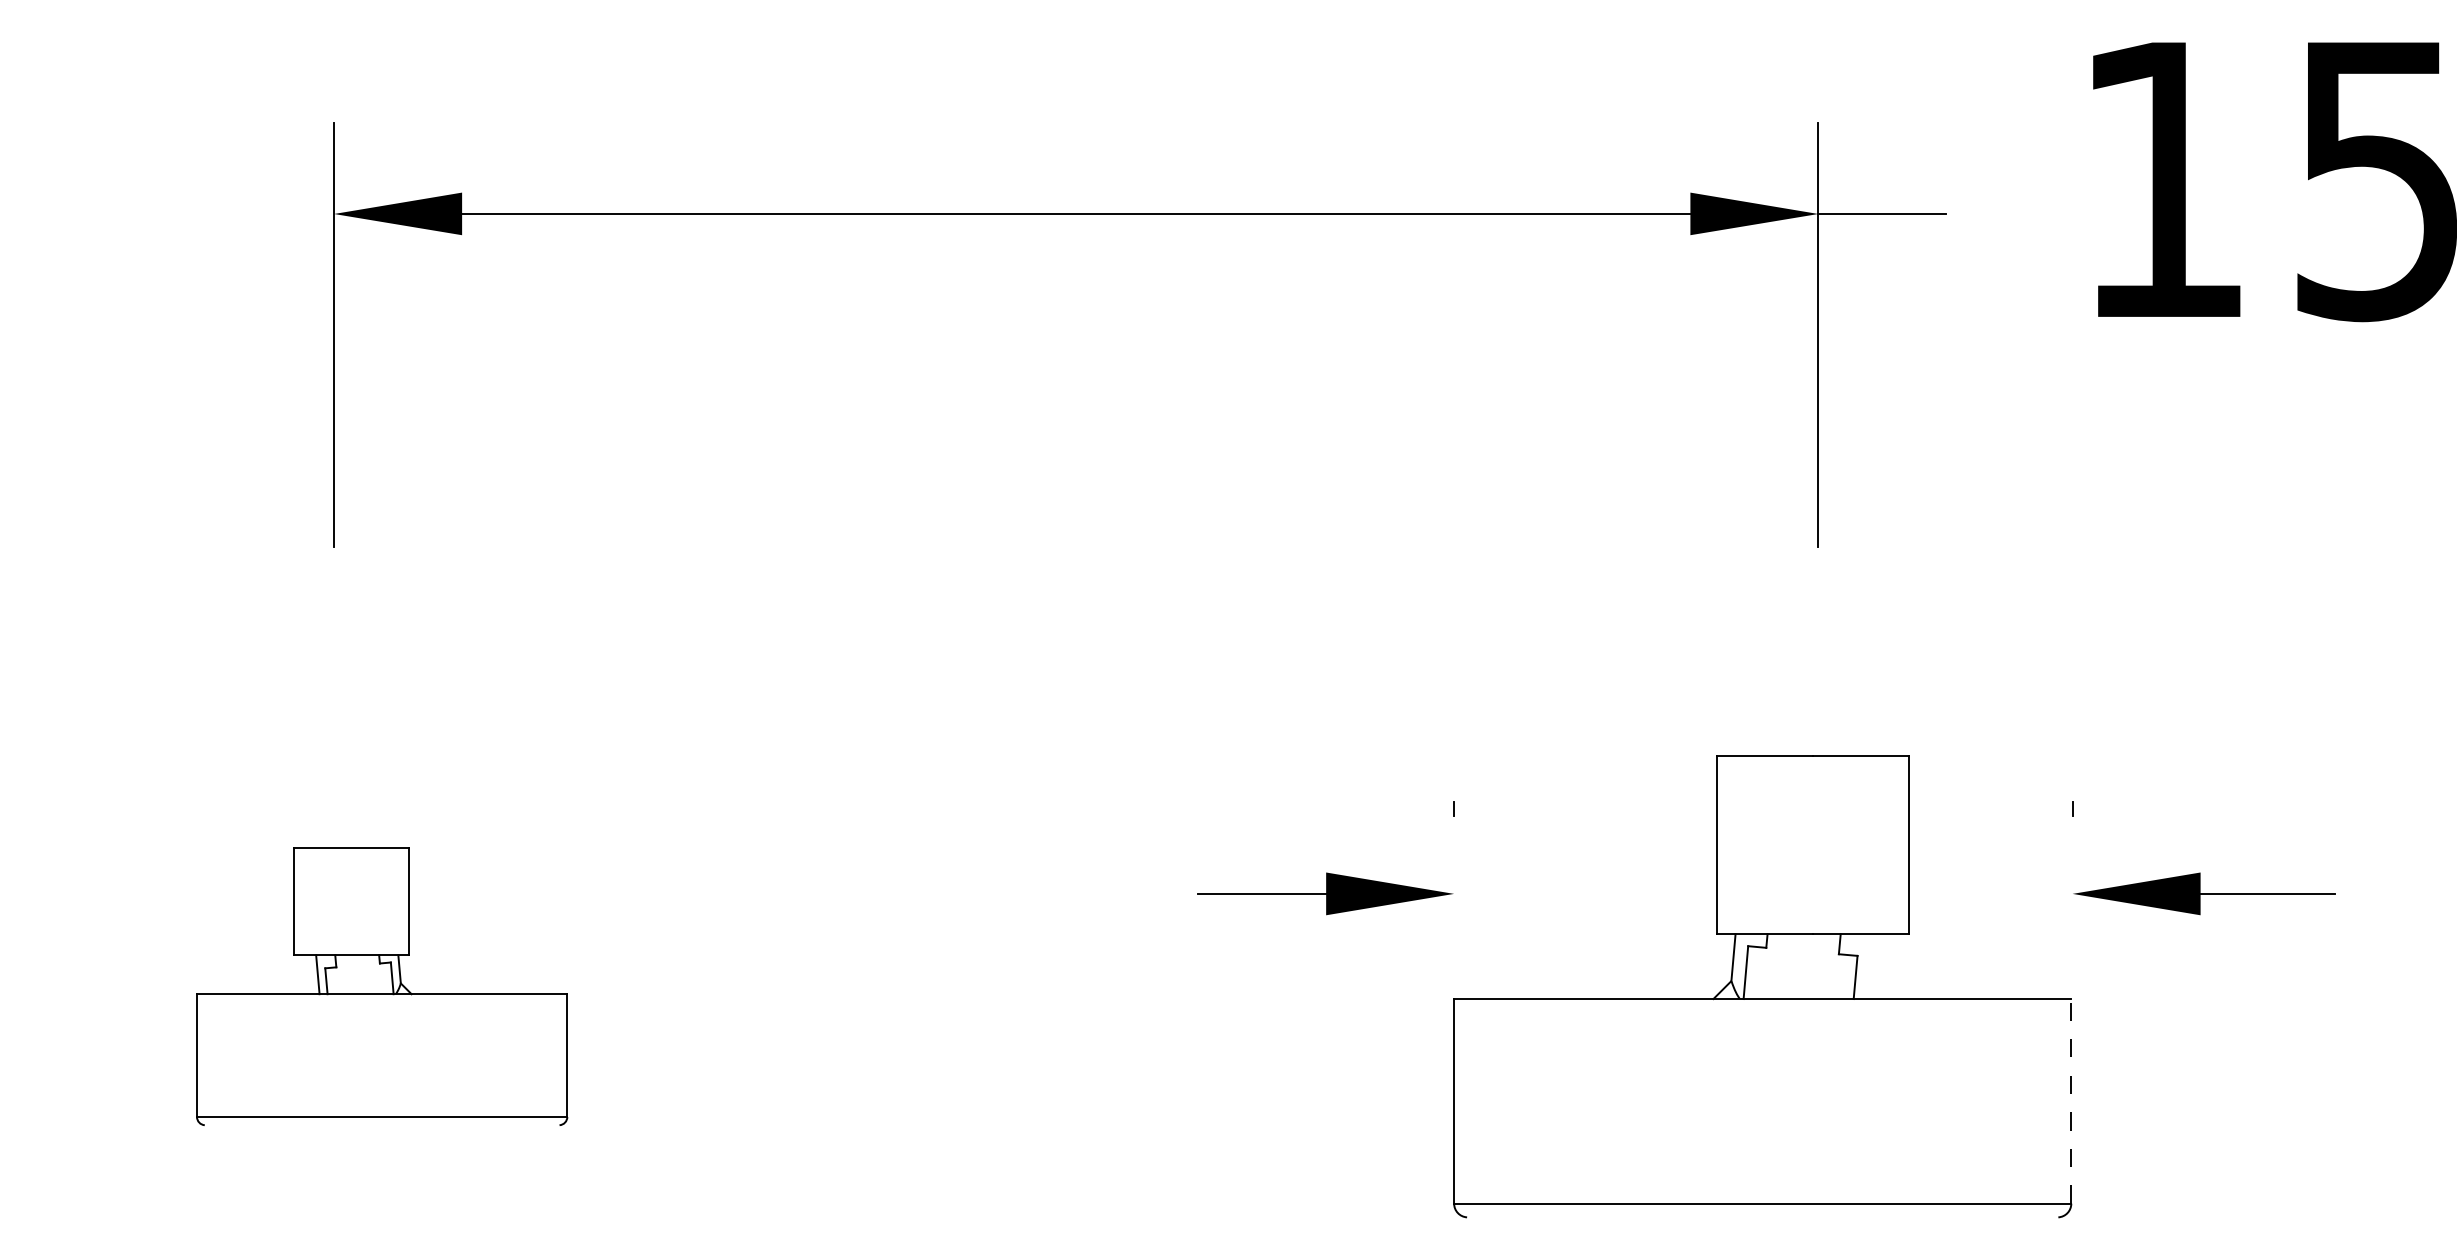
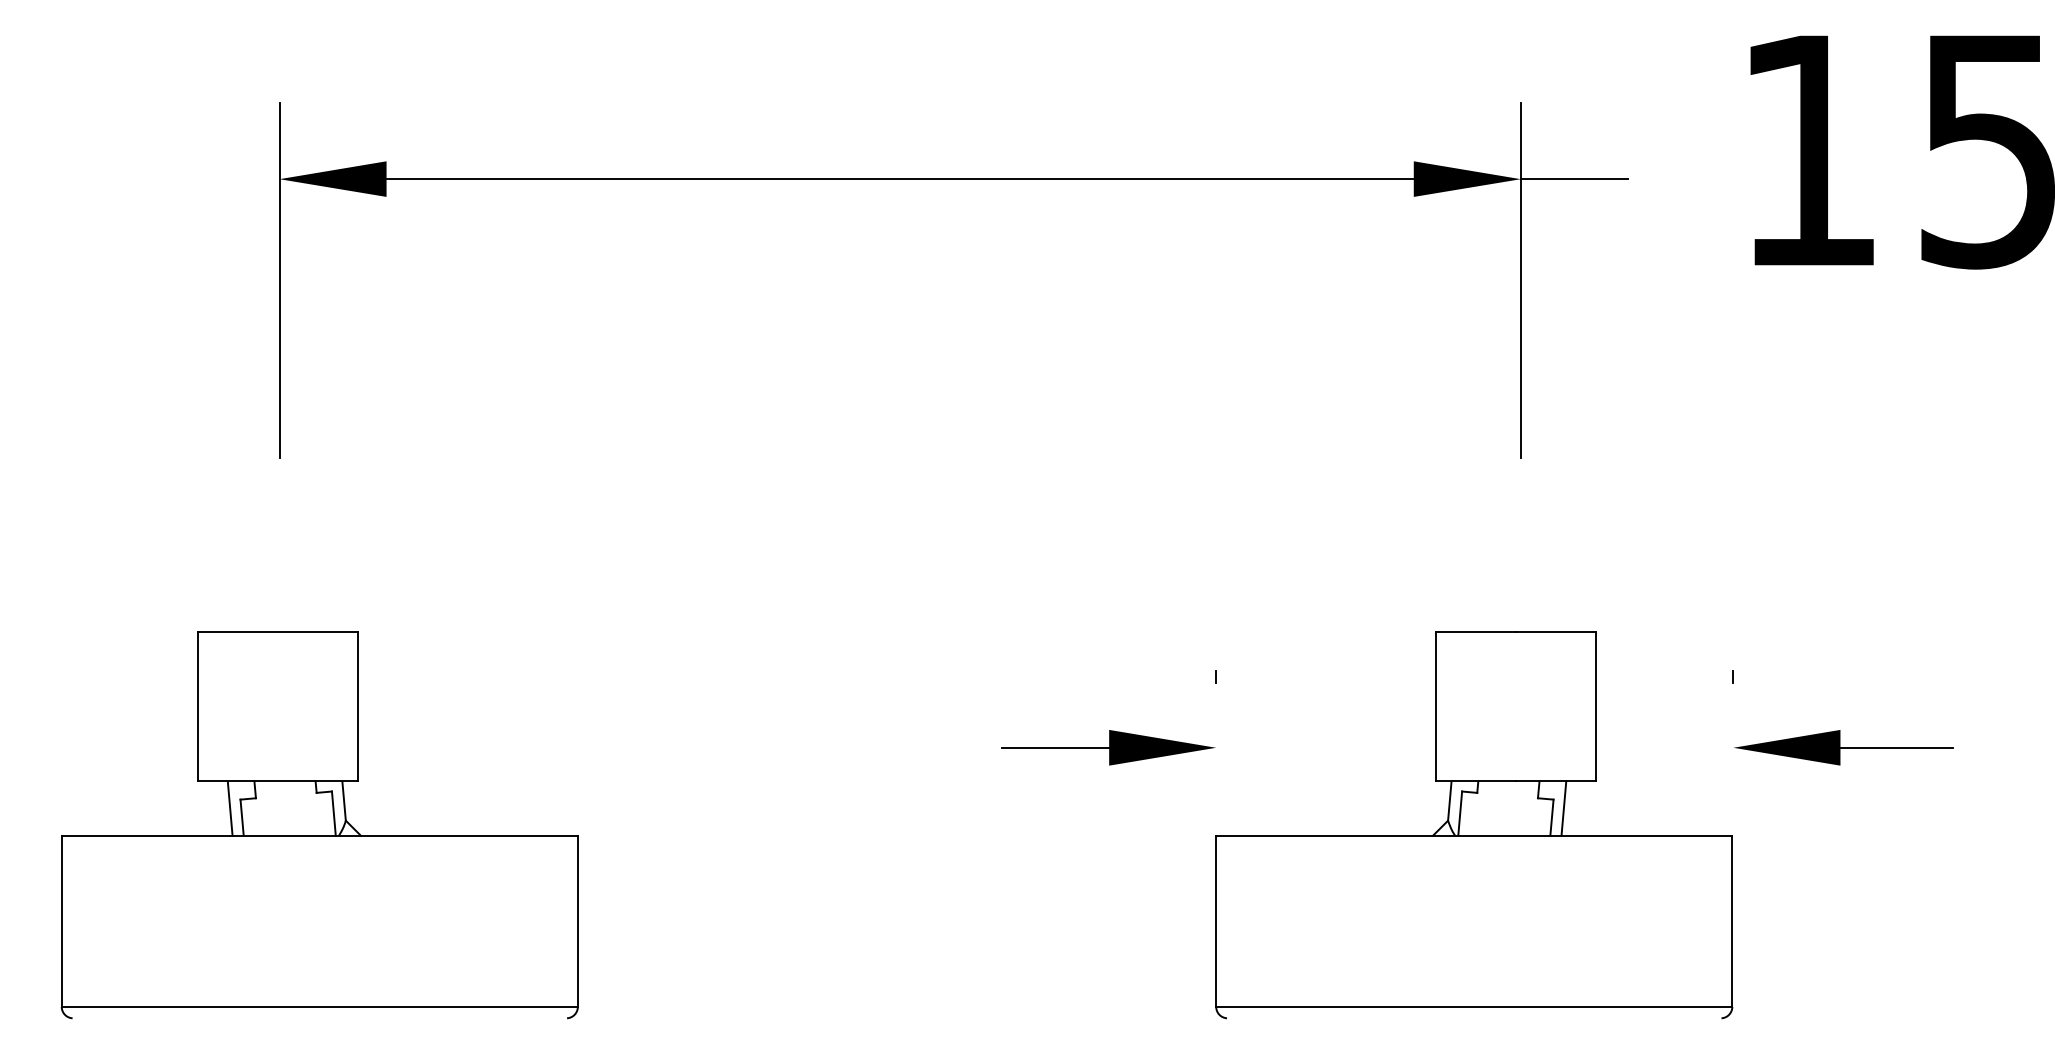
line: (1869, 966) -> (1563, 808), added
part: (381, 986) -> (319, 825), size x1.67
line: (2071, 1100) -> (1732, 920), dashed -> solid

